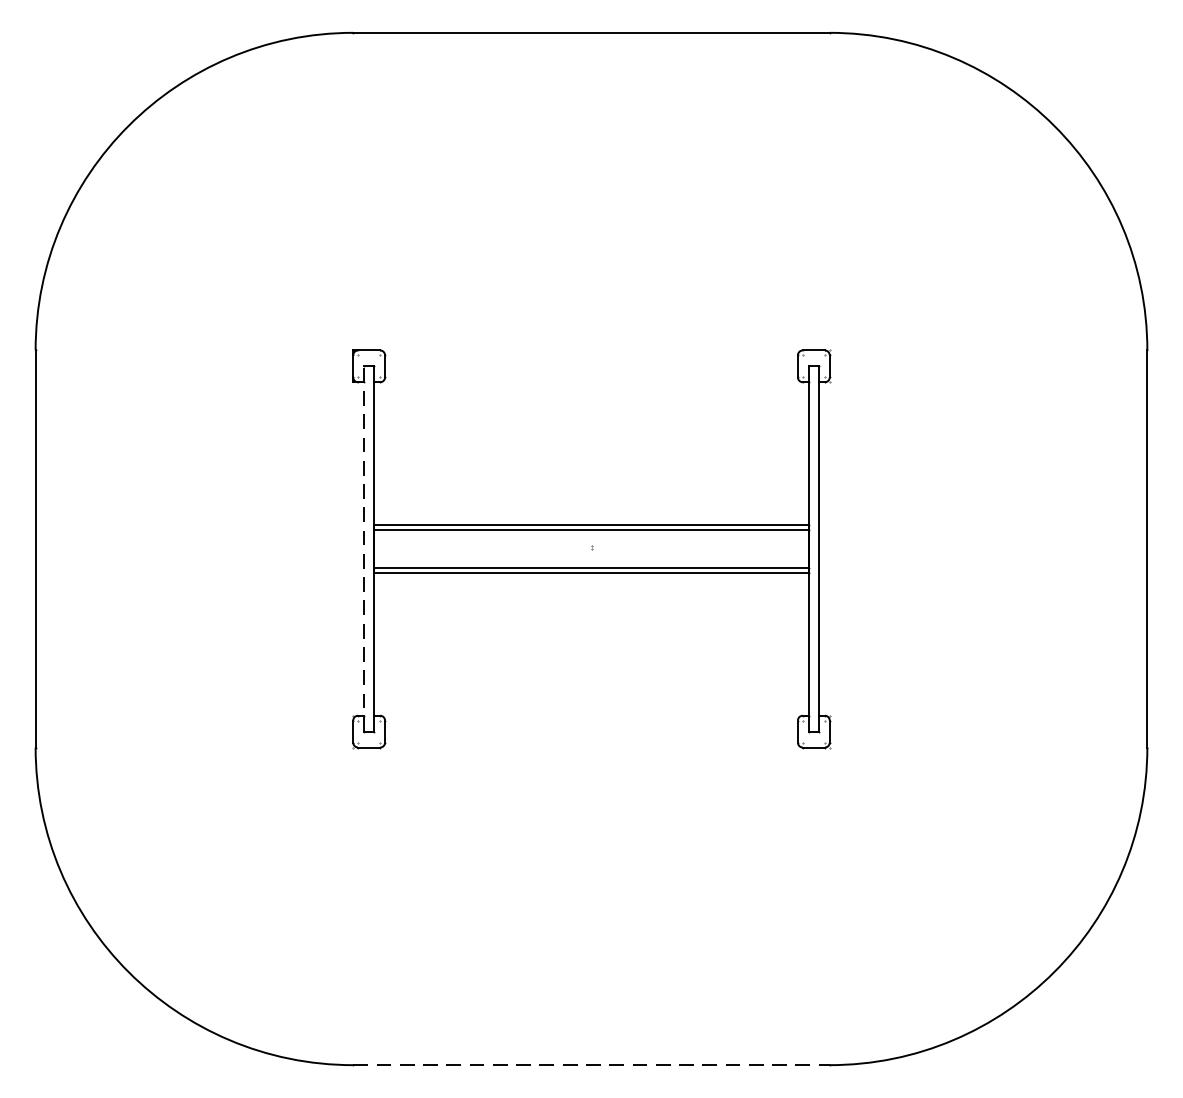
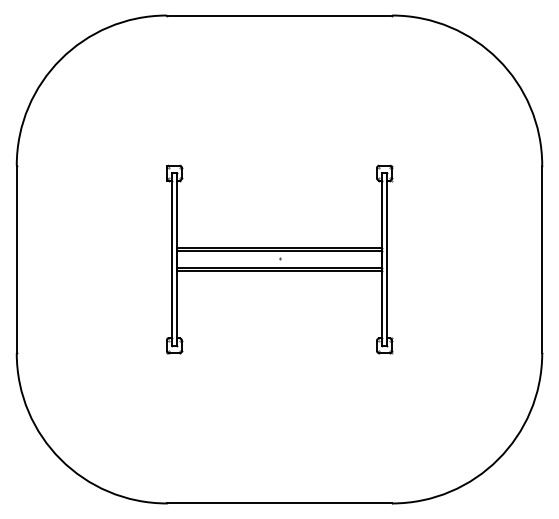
line: (365, 549) -> (172, 259), dashed -> solid
line: (591, 1065) -> (279, 503), dashed -> solid

